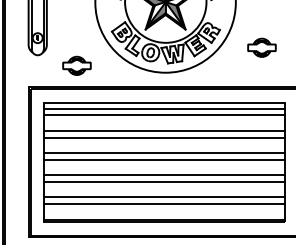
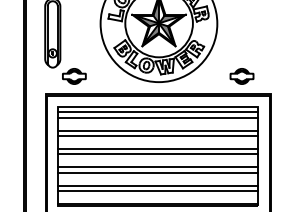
part: (261, 47) -> (241, 76), moved
part: (77, 65) -> (74, 76), moved

